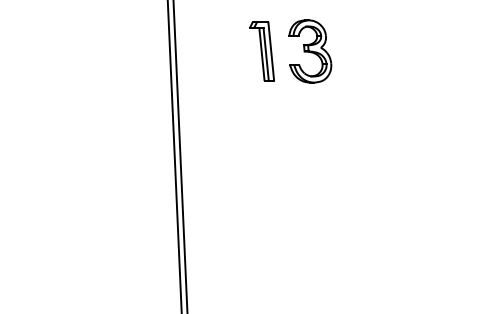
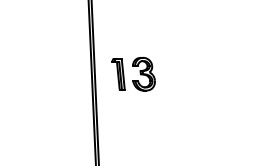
part: (290, 50) -> (133, 73), moved

